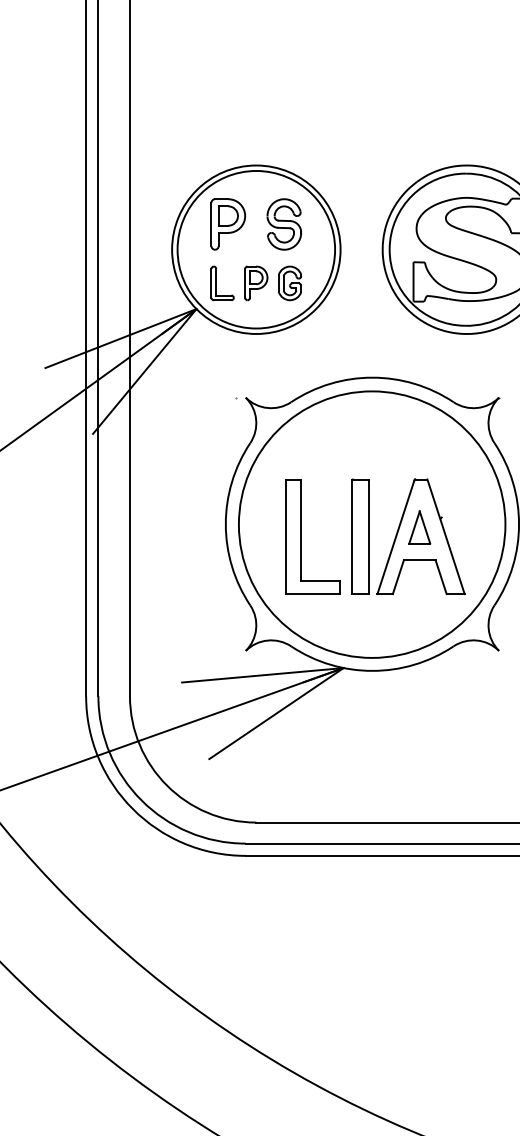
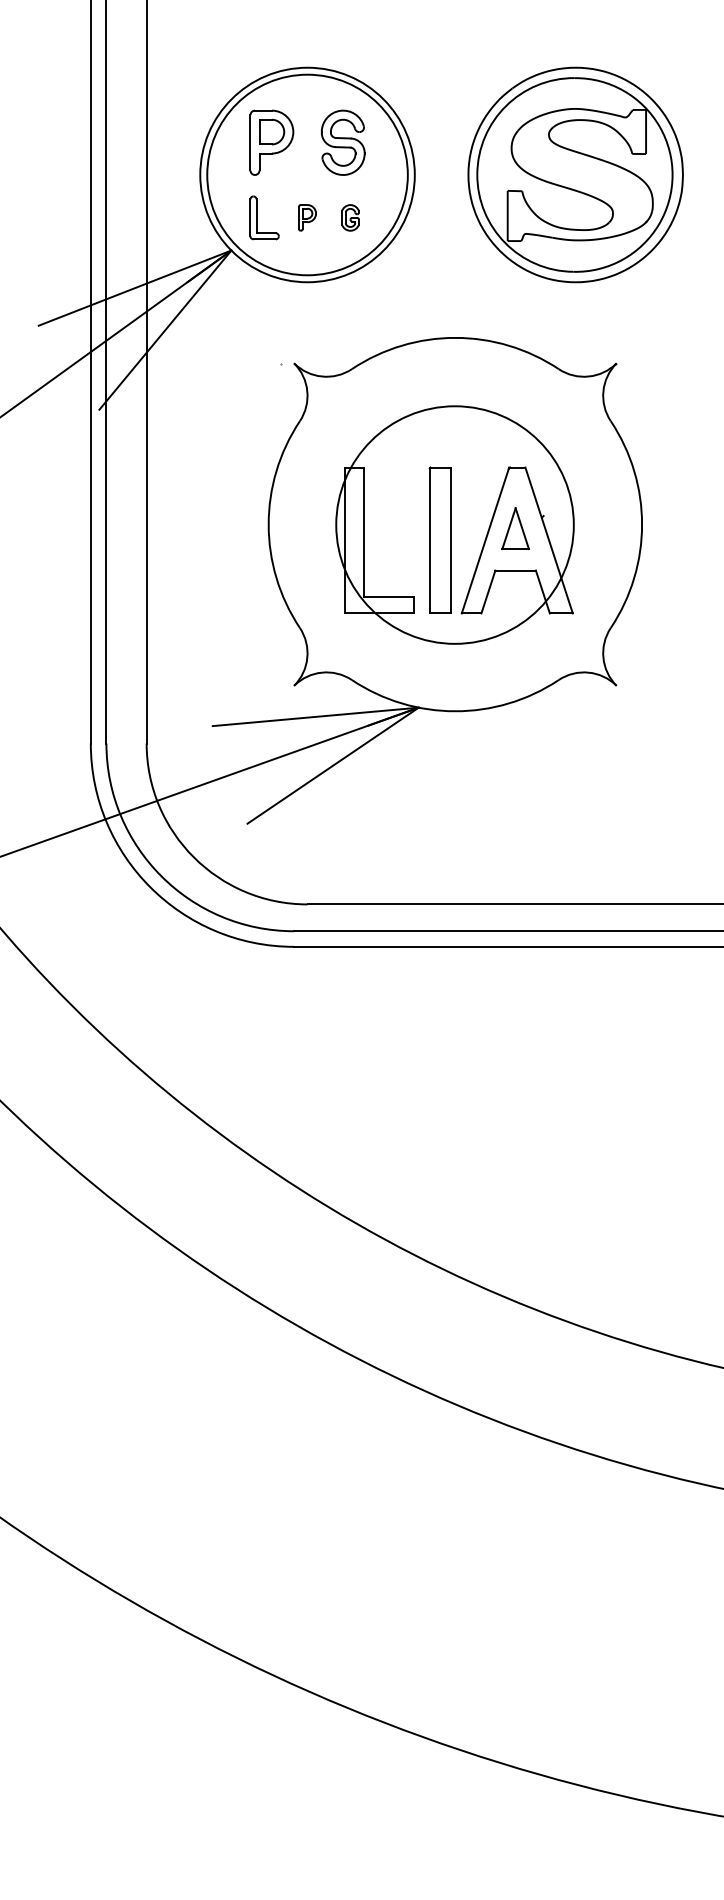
part: (256, 283) -> (307, 217), size x0.6
part: (290, 283) -> (350, 217), size x0.6
circle: (371, 524) -> (454, 524), size x0.7

